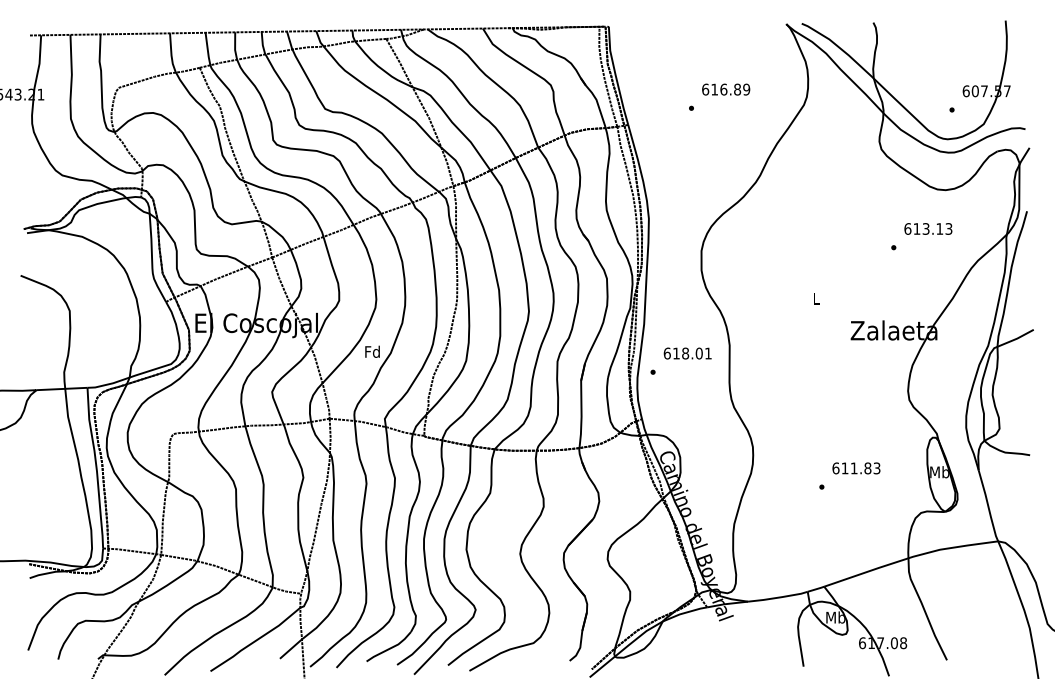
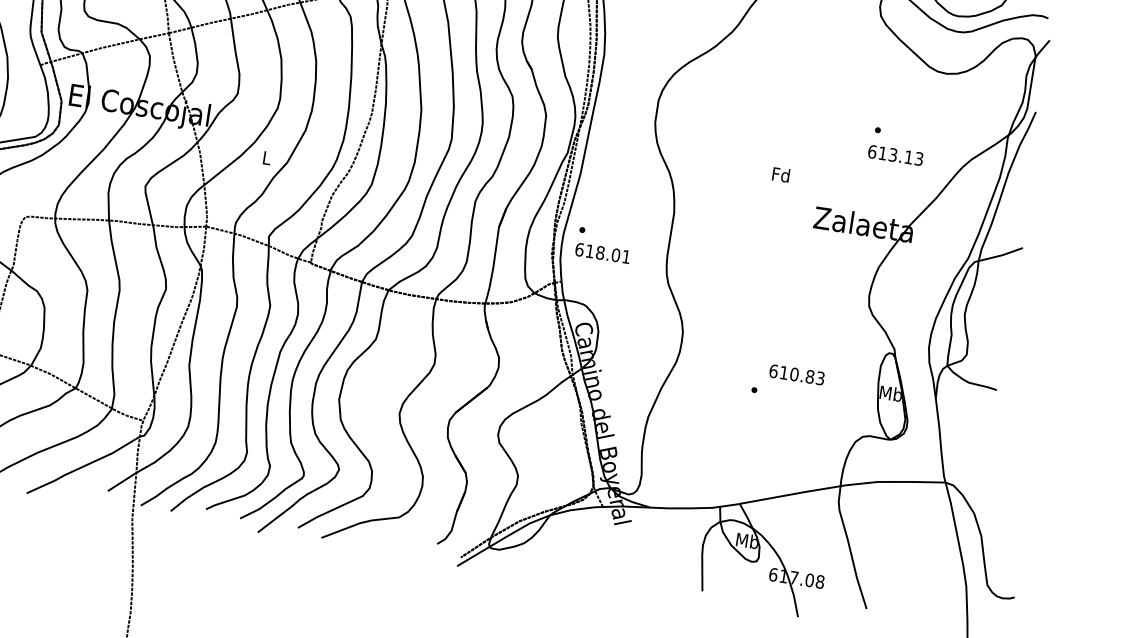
text: (928, 228) -> (895, 154), moved
text: (816, 298) -> (781, 174), L -> Fd
text: (372, 351) -> (266, 157), Fd -> L
text: (687, 353) -> (602, 253), moved
text: (853, 468) -> (793, 374), 611.83 -> 610.83

